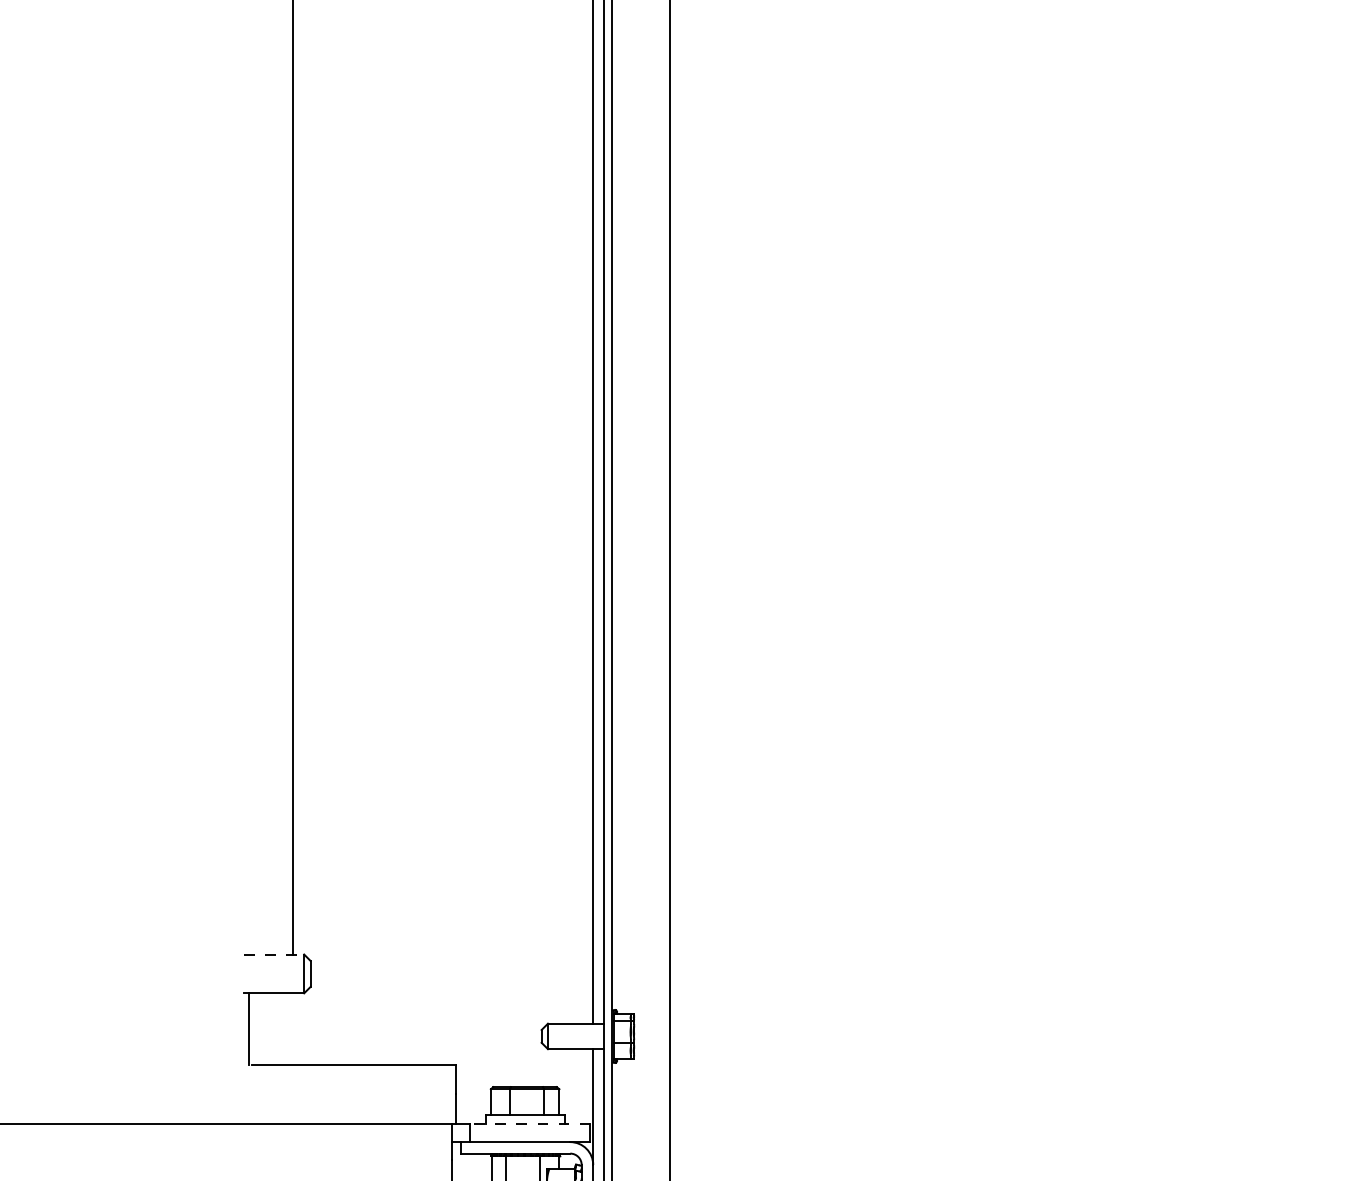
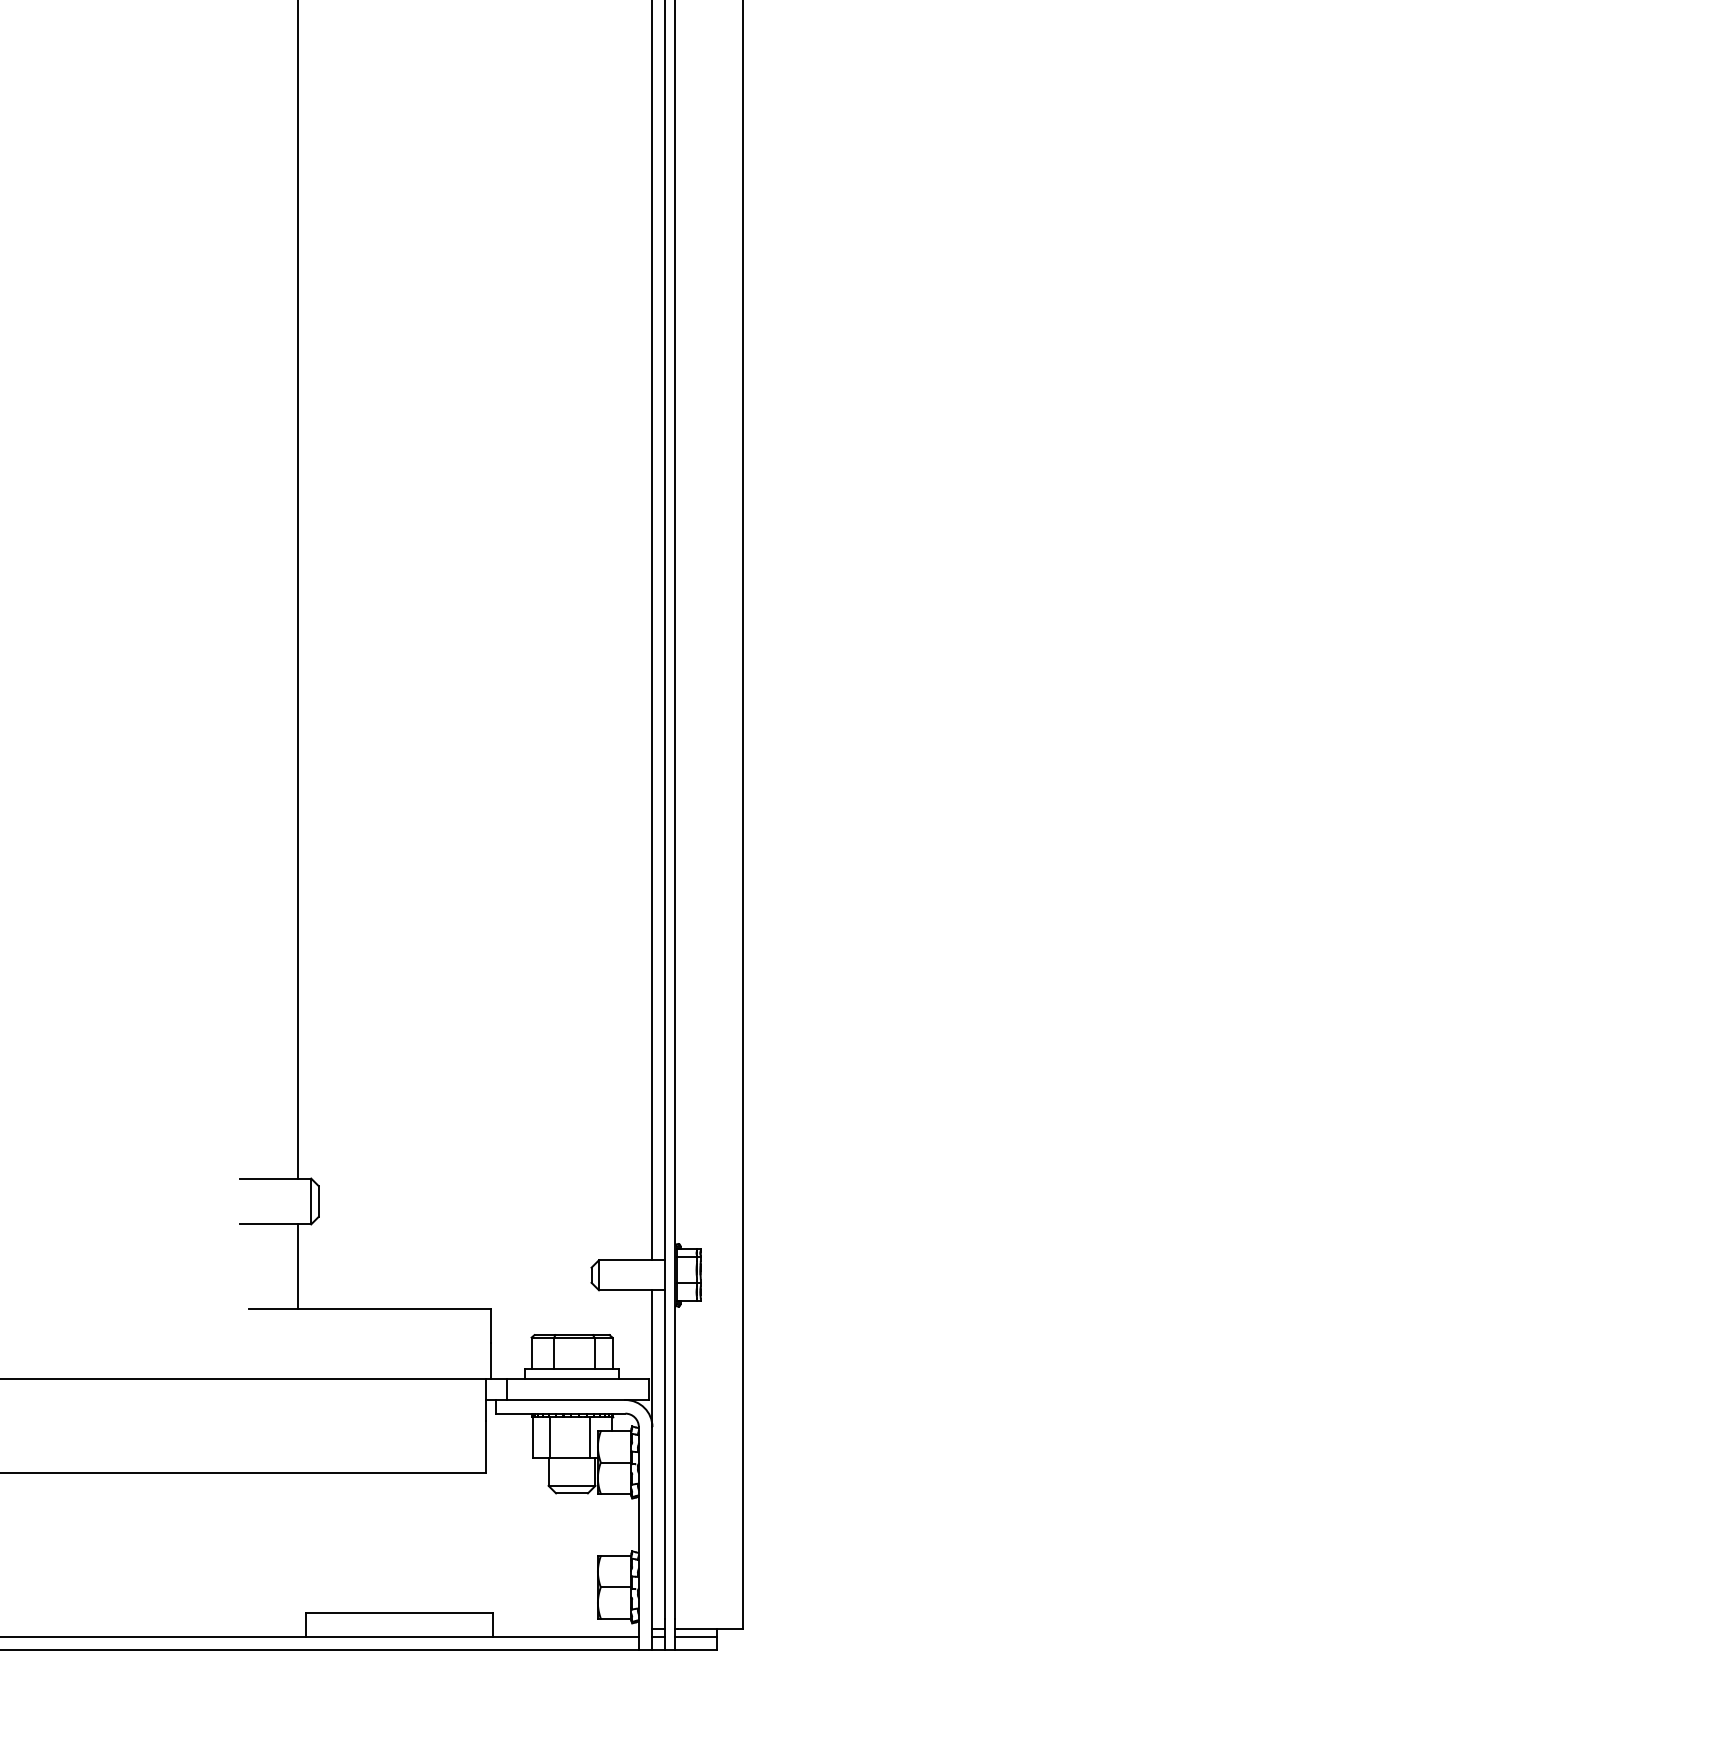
line: (273, 954) -> (275, 1178), dashed -> solid
line: (248, 1029) -> (297, 1266), moved
line: (529, 1124) -> (577, 1379), dashed -> solid

